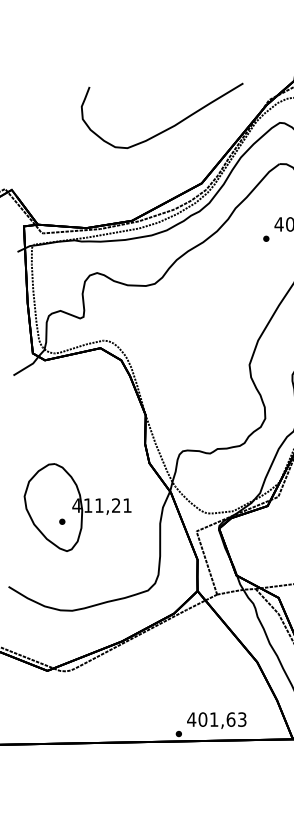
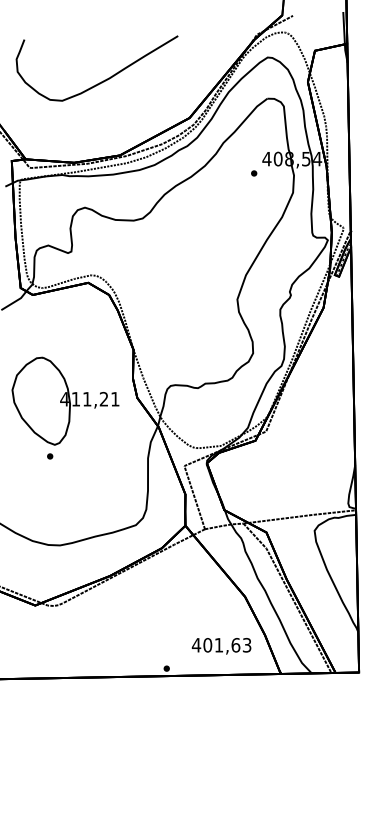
curve: (168, 127) -> (103, 80), moved
part: (77, 506) -> (65, 400), moved
text: (216, 720) -> (221, 646), moved

